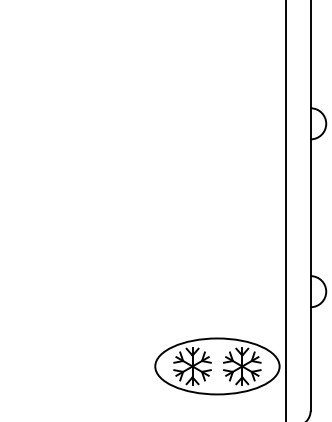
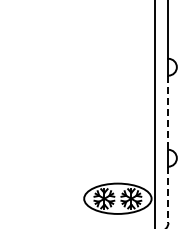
line: (310, 209) -> (168, 113), solid -> dashed
line: (310, 360) -> (168, 195), solid -> dashed

